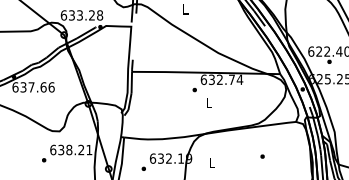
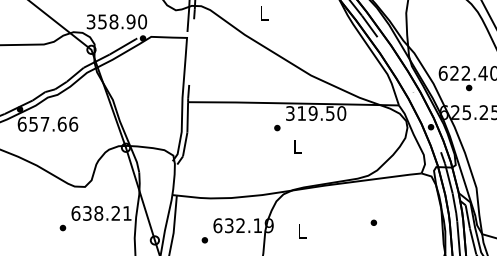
text: (81, 15) -> (116, 21), 633.28 -> 358.90
text: (221, 79) -> (315, 113), 632.74 -> 319.50
text: (23, 86) -> (33, 123), 637.66 -> 657.66

